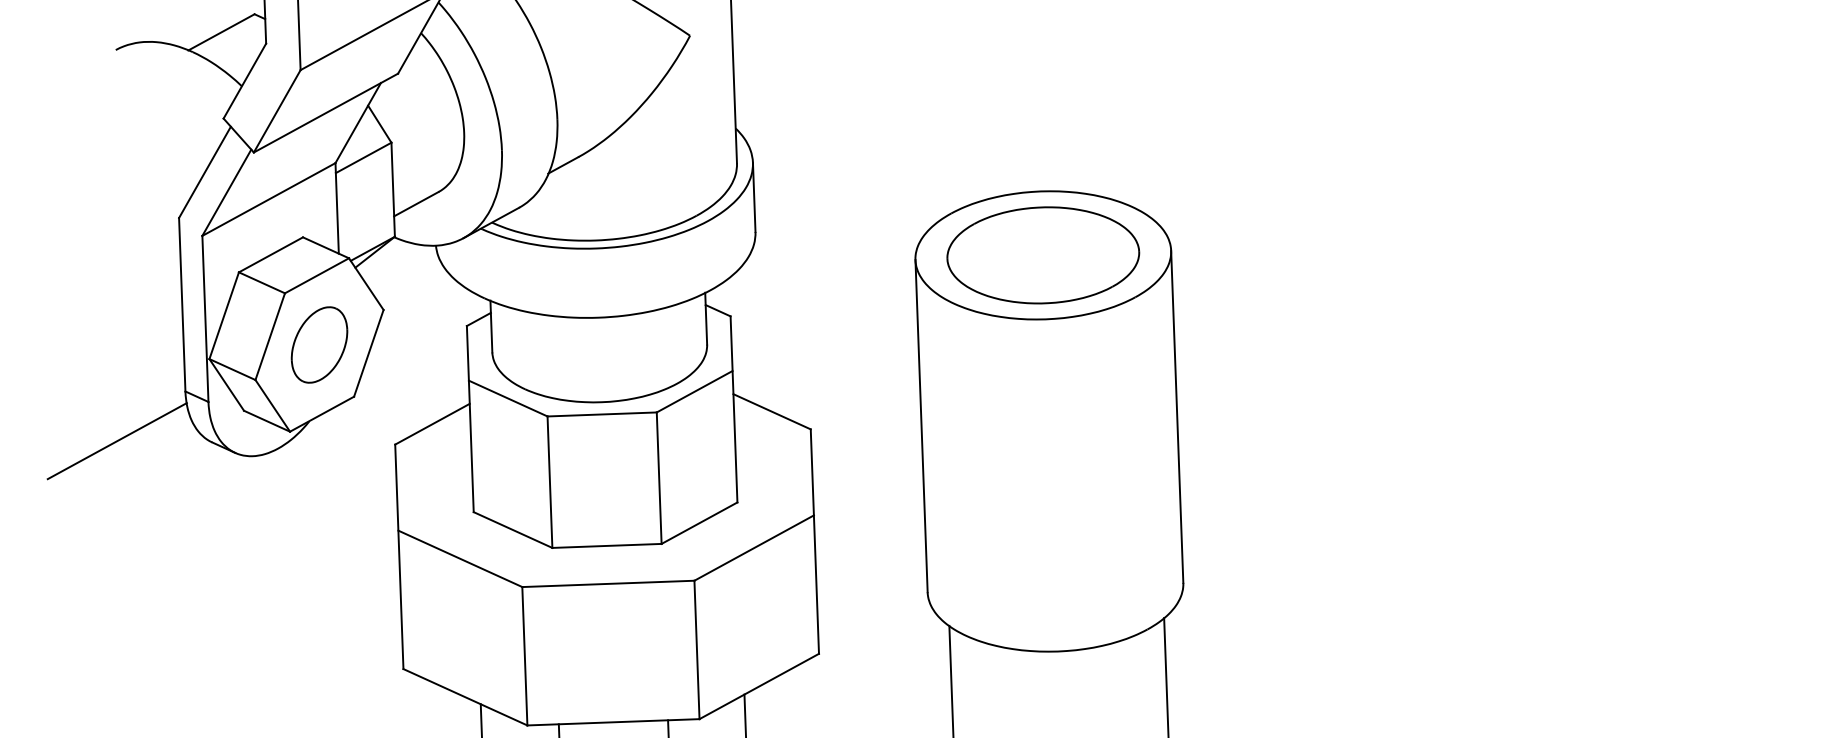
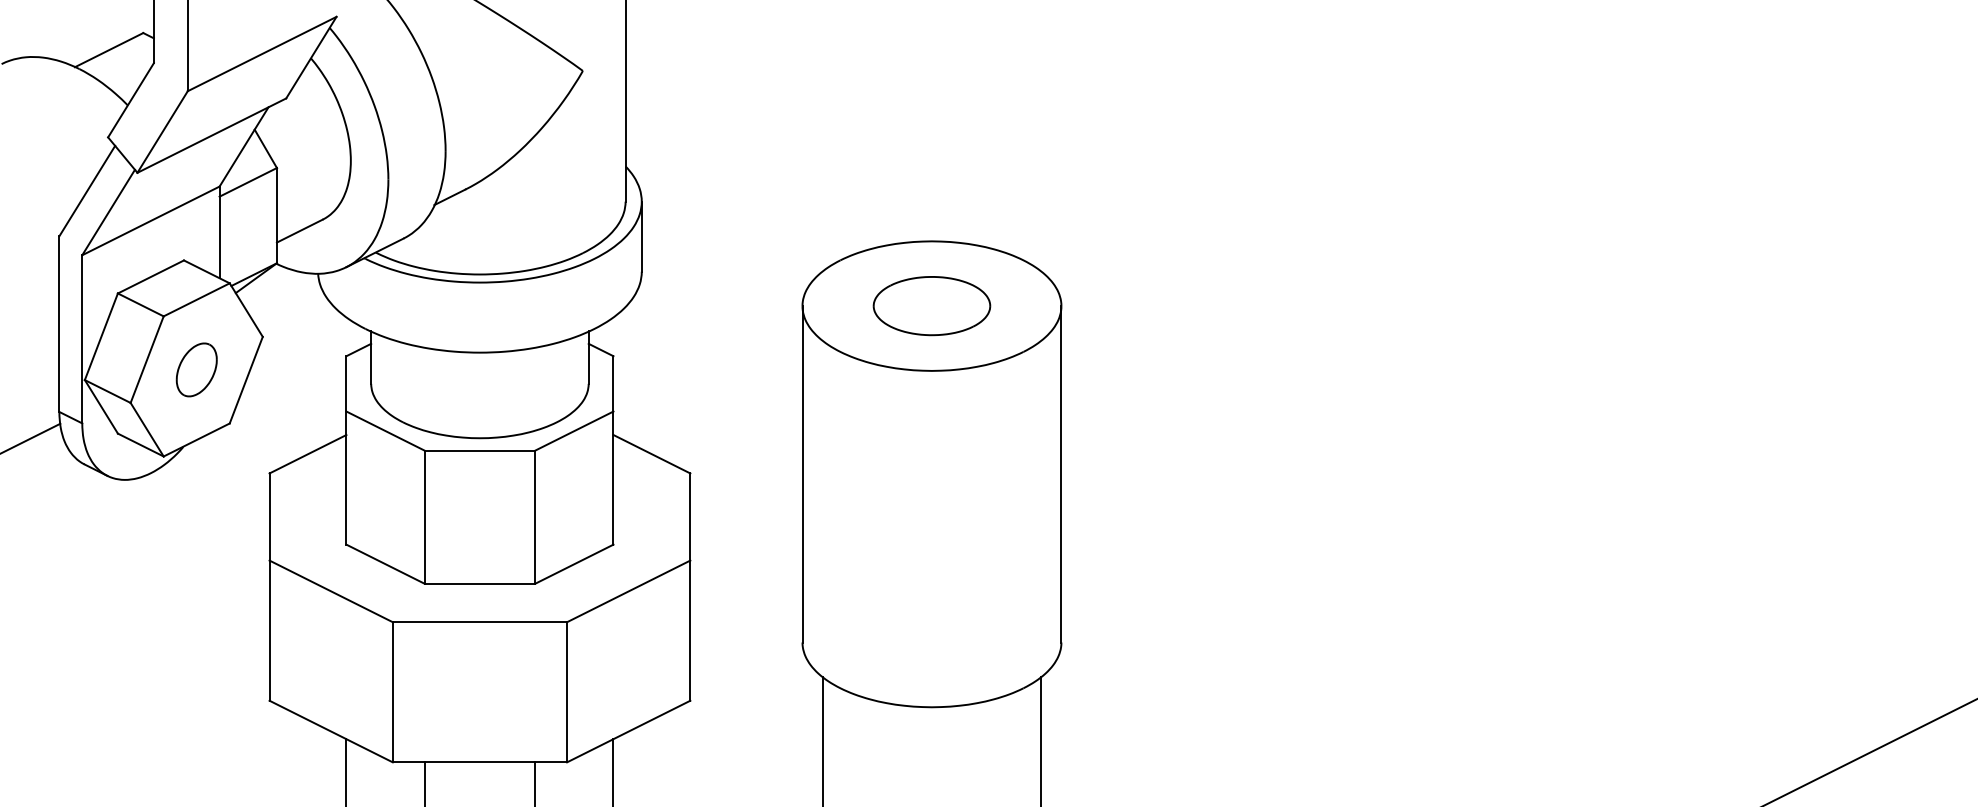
part: (1042, 254) -> (931, 305), size x0.6
part: (319, 344) -> (196, 369), size x0.7

